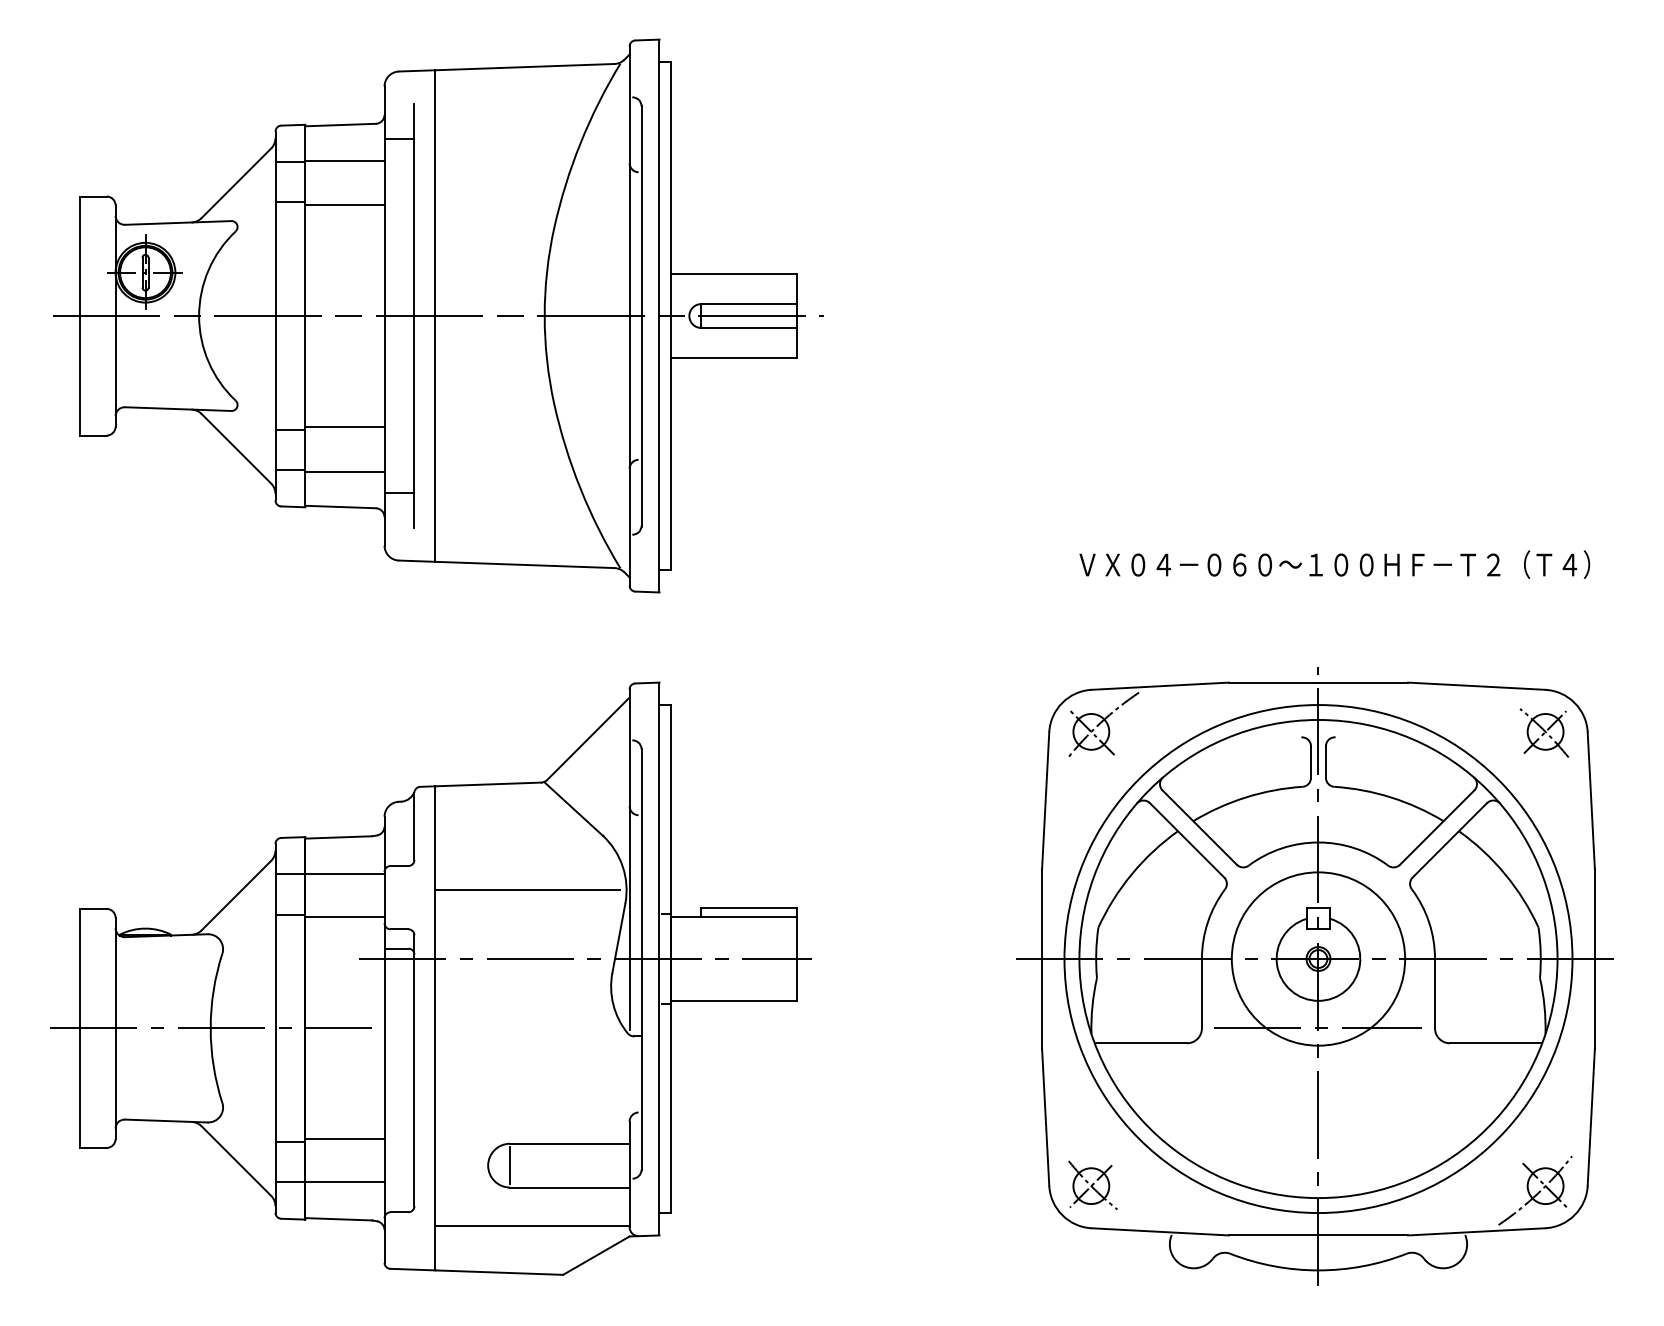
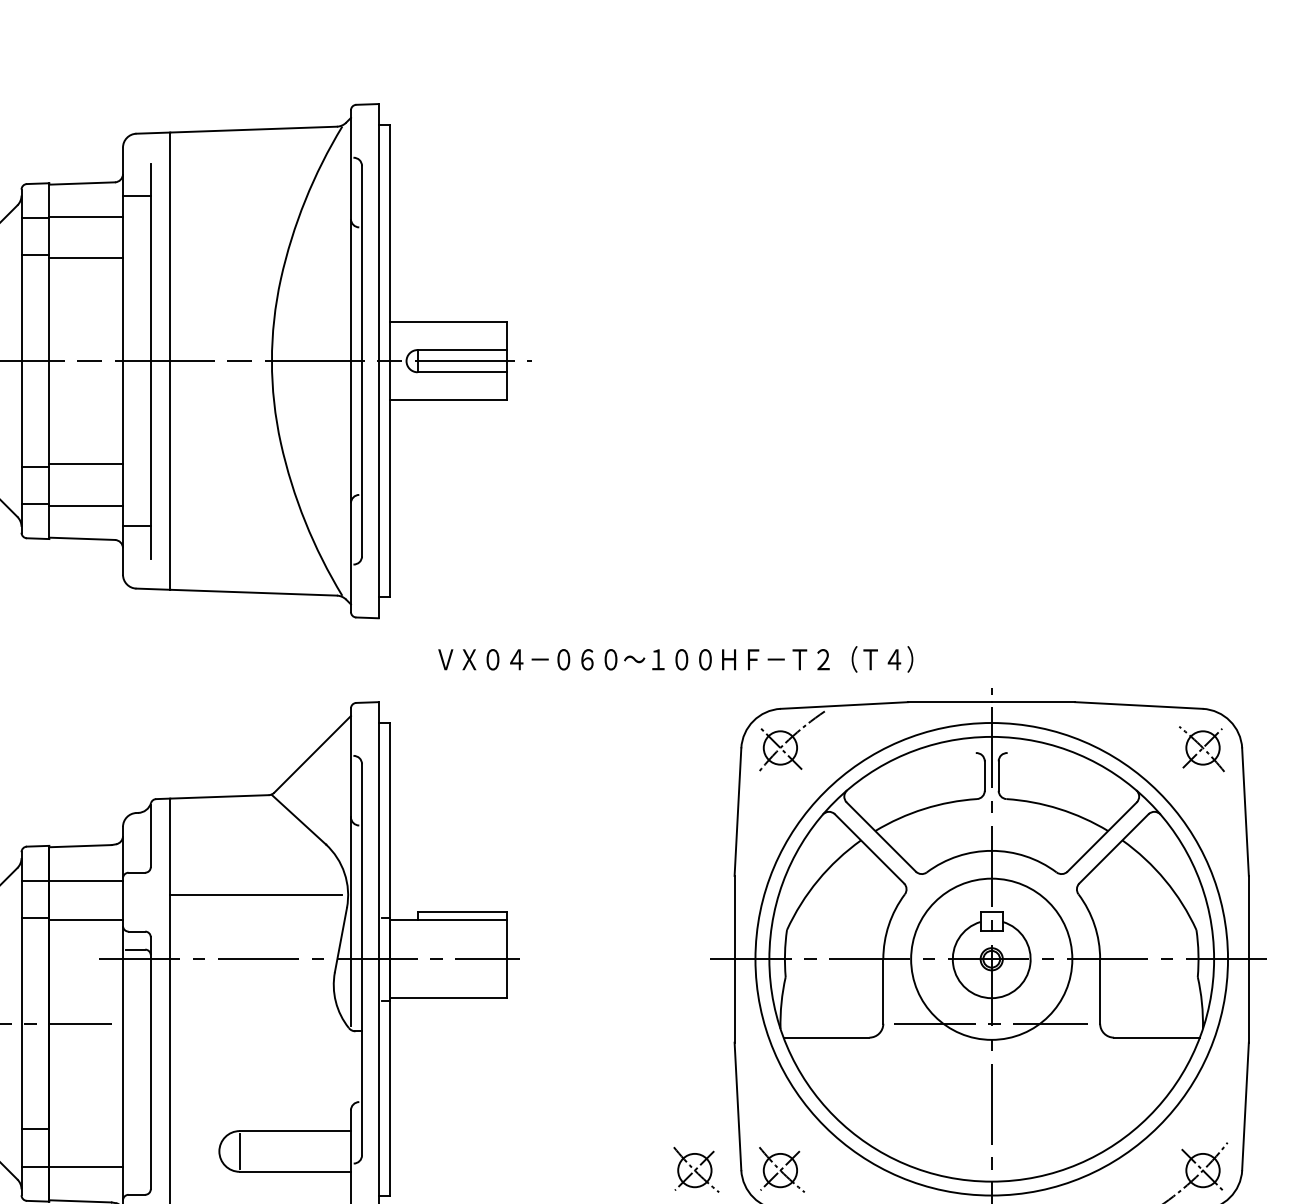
text: (1334, 564) -> (675, 659), moved
line: (344, 1139) -> (85, 1127), removed
part: (1000, 1184) -> (695, 1169), added

